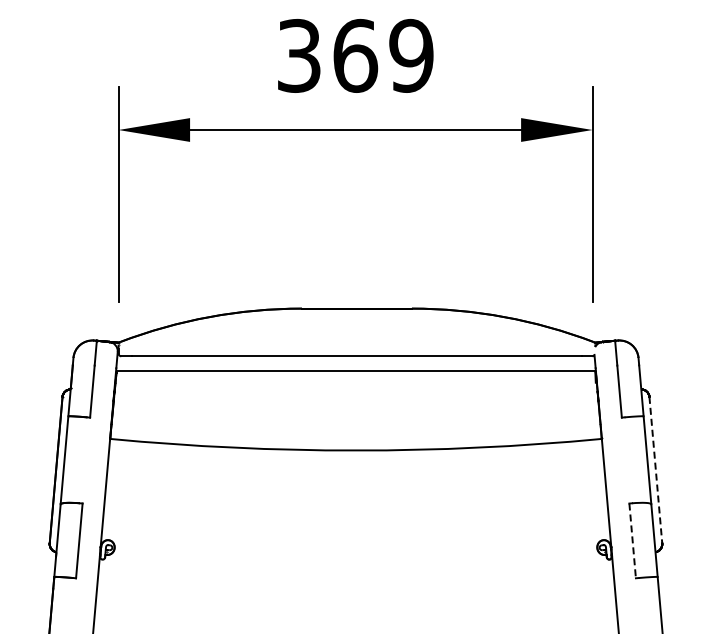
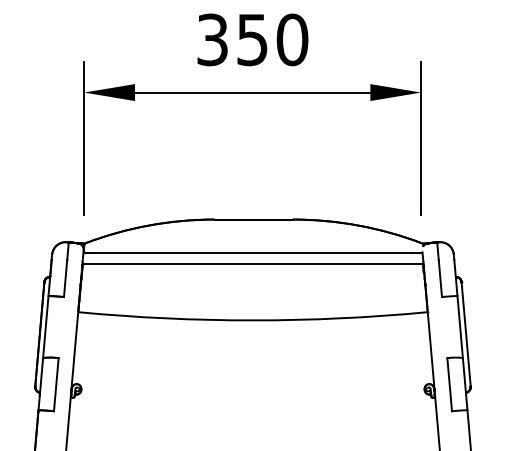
text: (383, 55) -> (272, 39), 369 -> 350
line: (655, 470) -> (465, 334), dashed -> solid
line: (632, 540) -> (449, 384), dashed -> solid

